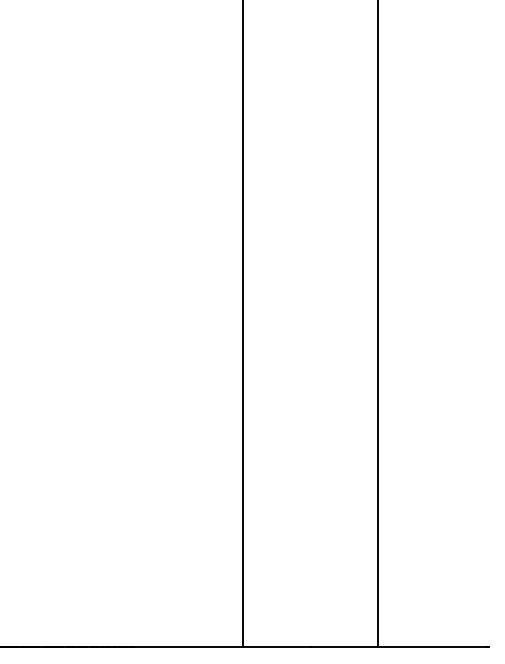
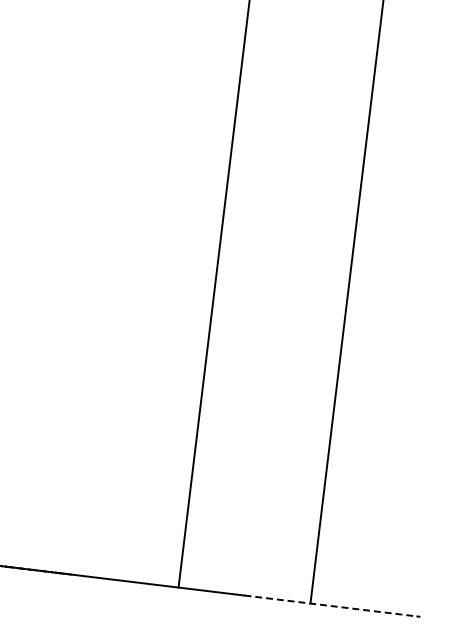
line: (399, 646) -> (331, 605), solid -> dashed

